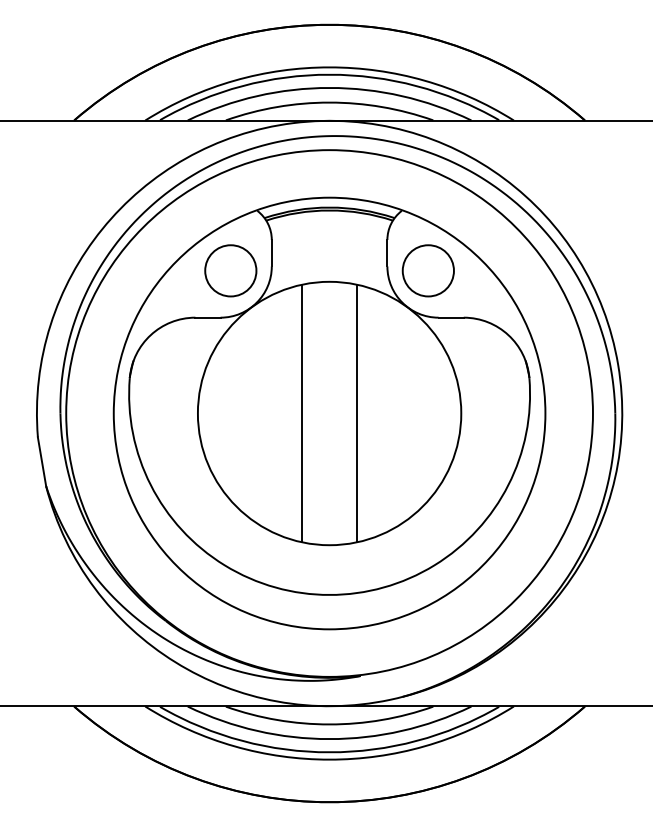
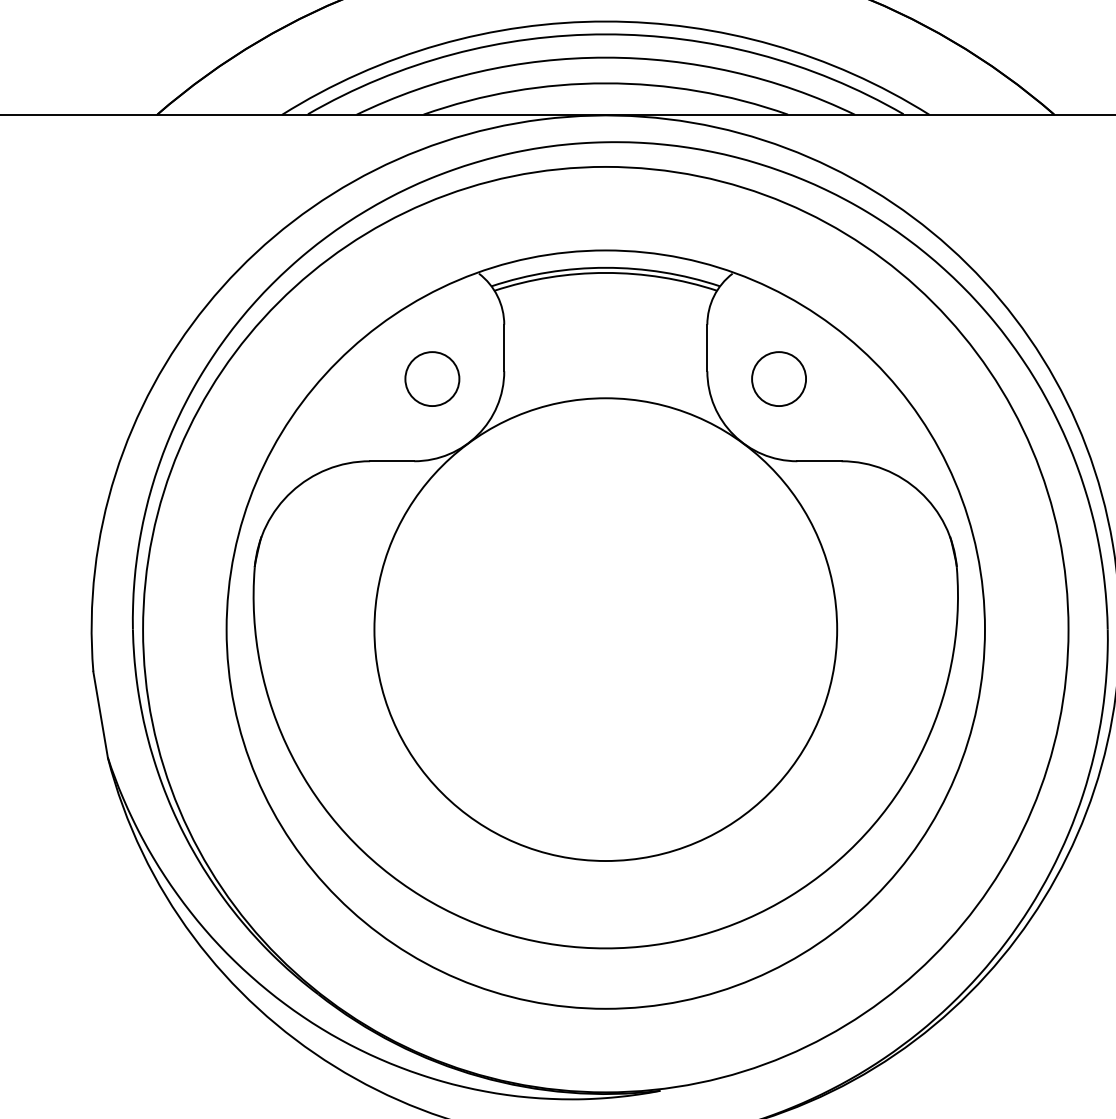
circle: (230, 270) -> (431, 378), size x0.6
circle: (427, 270) -> (777, 378), size x0.6
line: (302, 413) -> (558, 629), removed
line: (357, 413) -> (654, 629), removed

